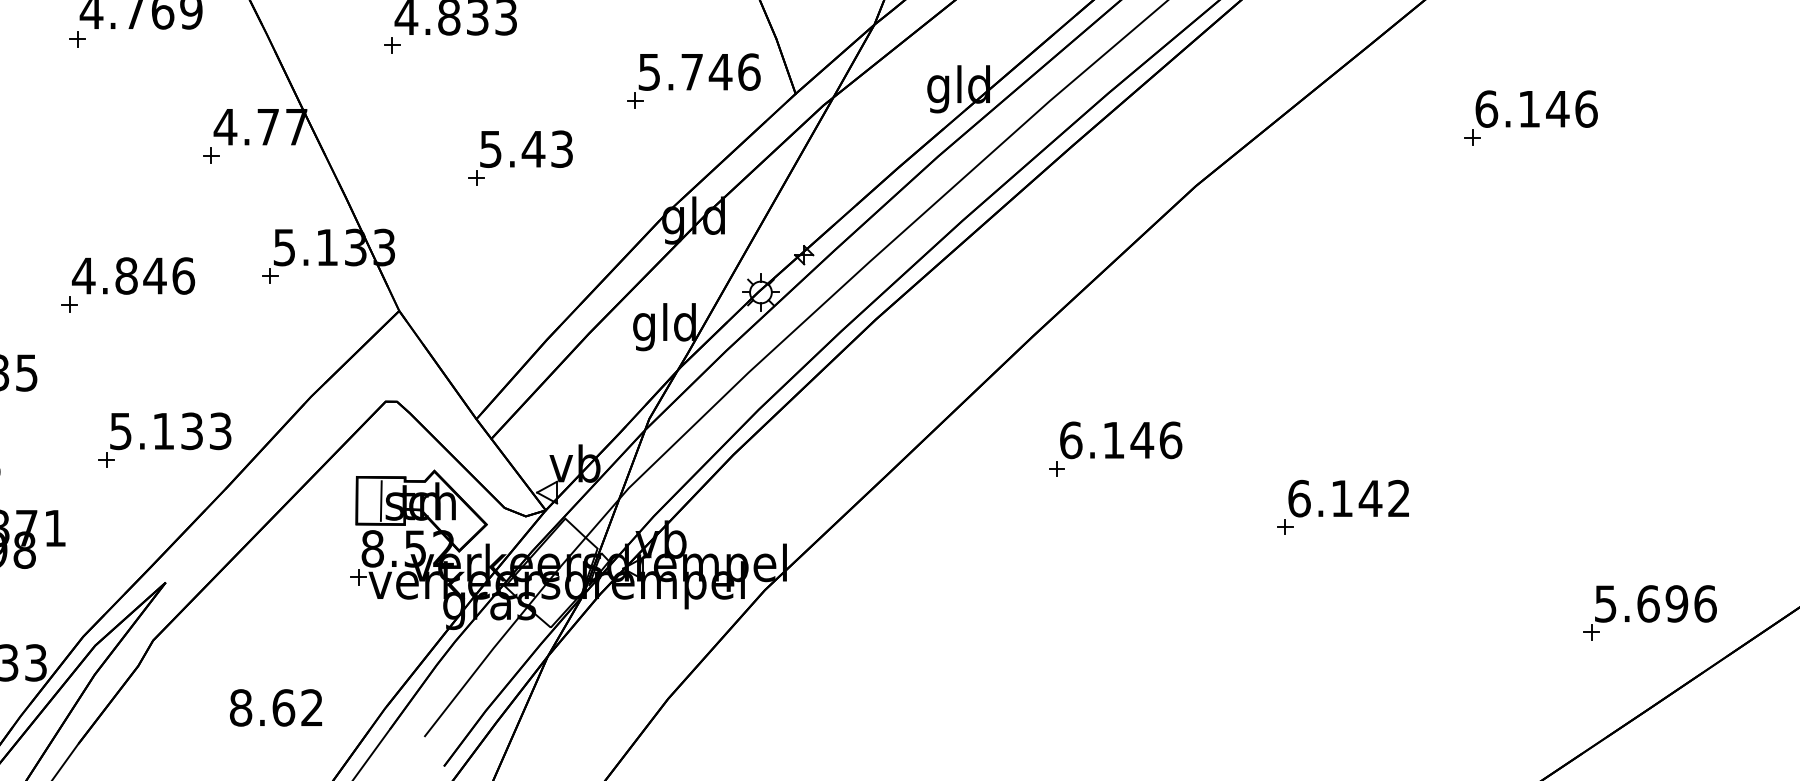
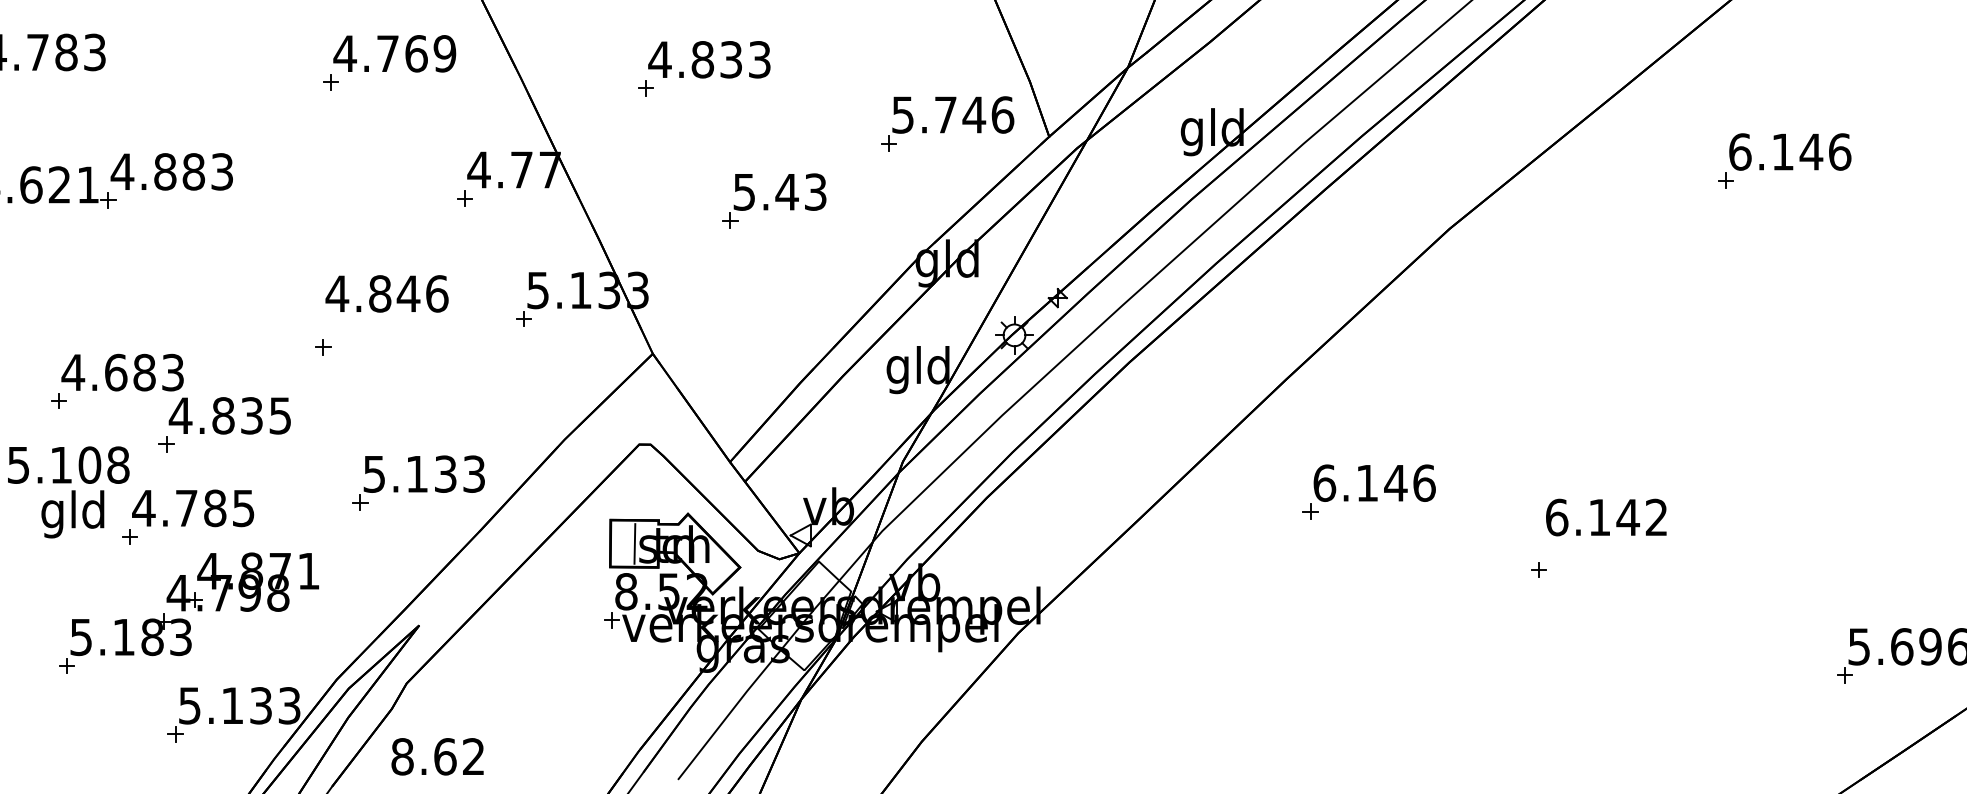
text: (132, 275) -> (386, 293), moved
text: (1348, 498) -> (1606, 517), moved
text: (275, 707) -> (437, 756), moved

